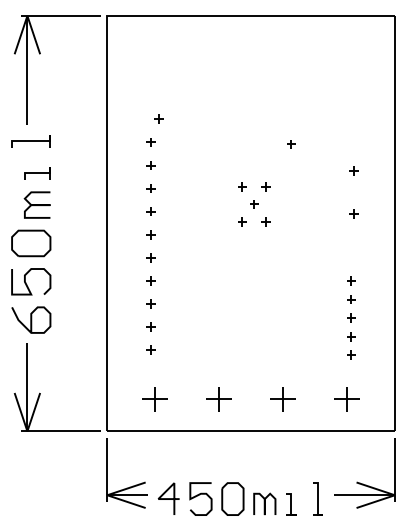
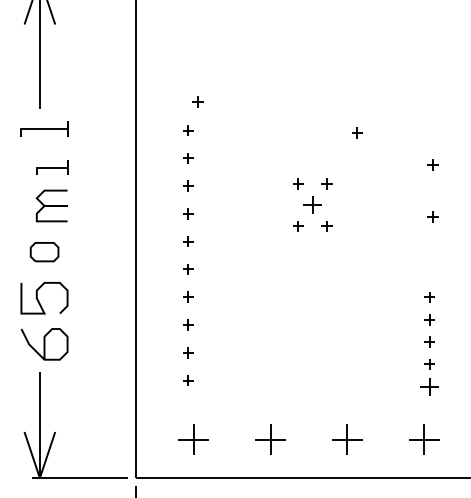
part: (254, 204) -> (313, 205), size x1.6
part: (31, 243) -> (44, 252), size x0.6
part: (351, 354) -> (429, 385), size x1.6

